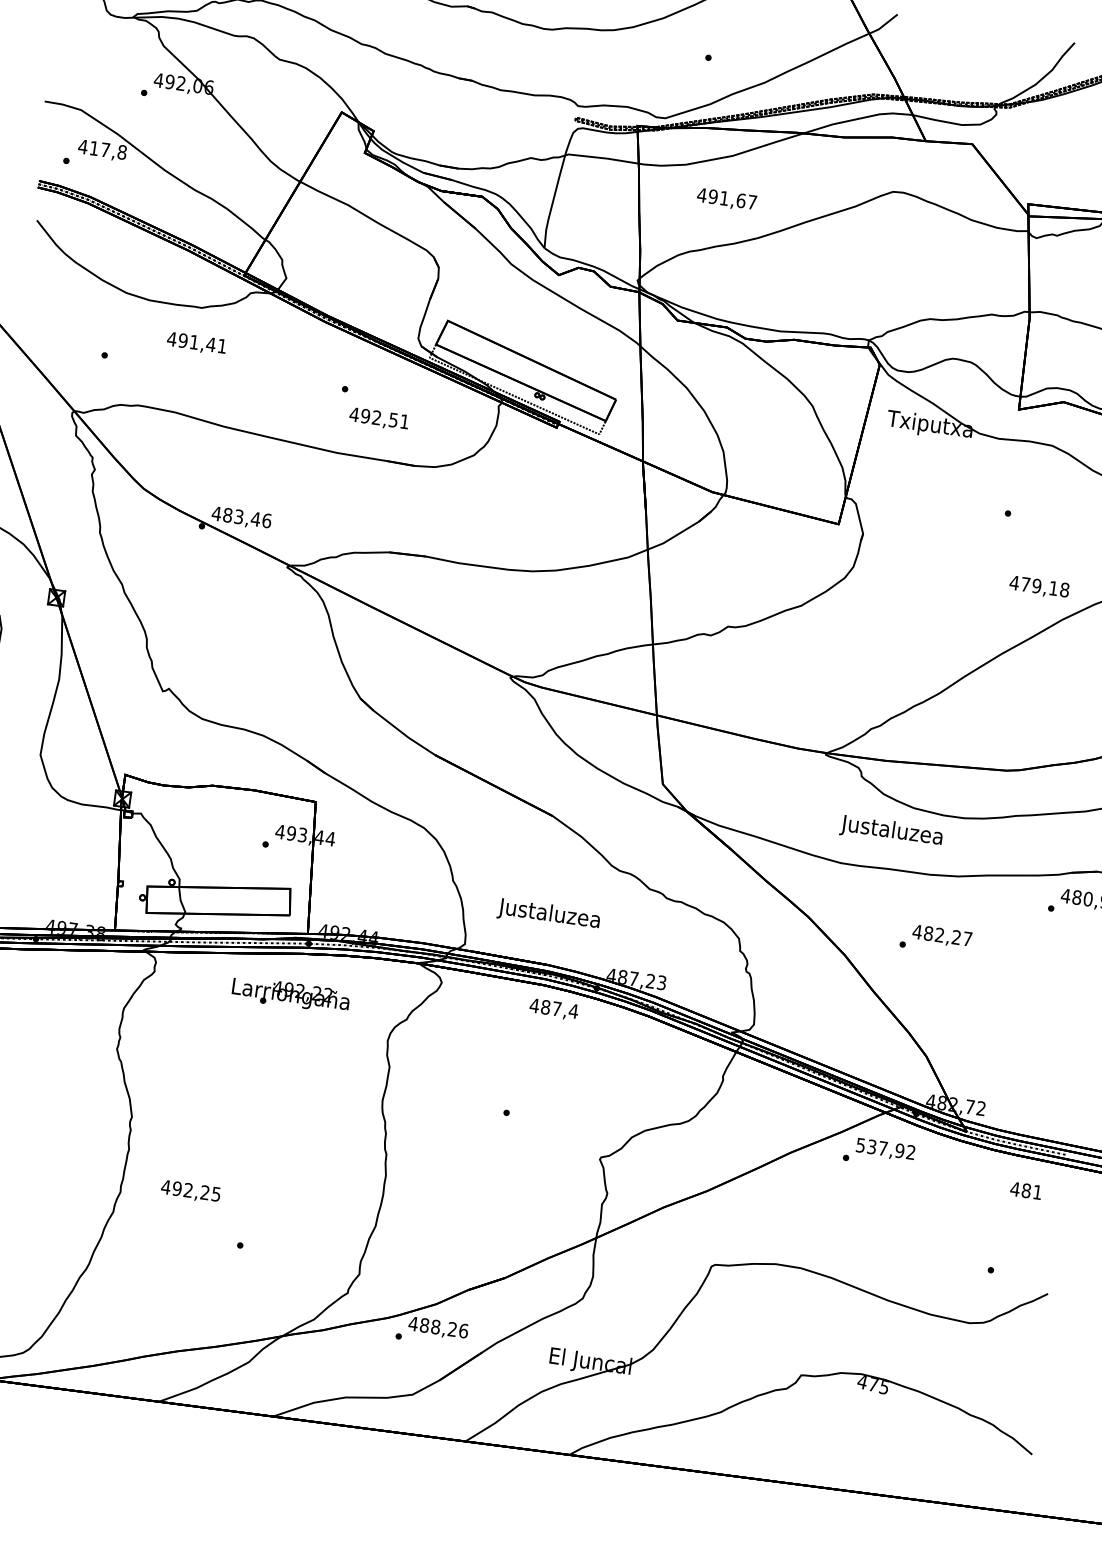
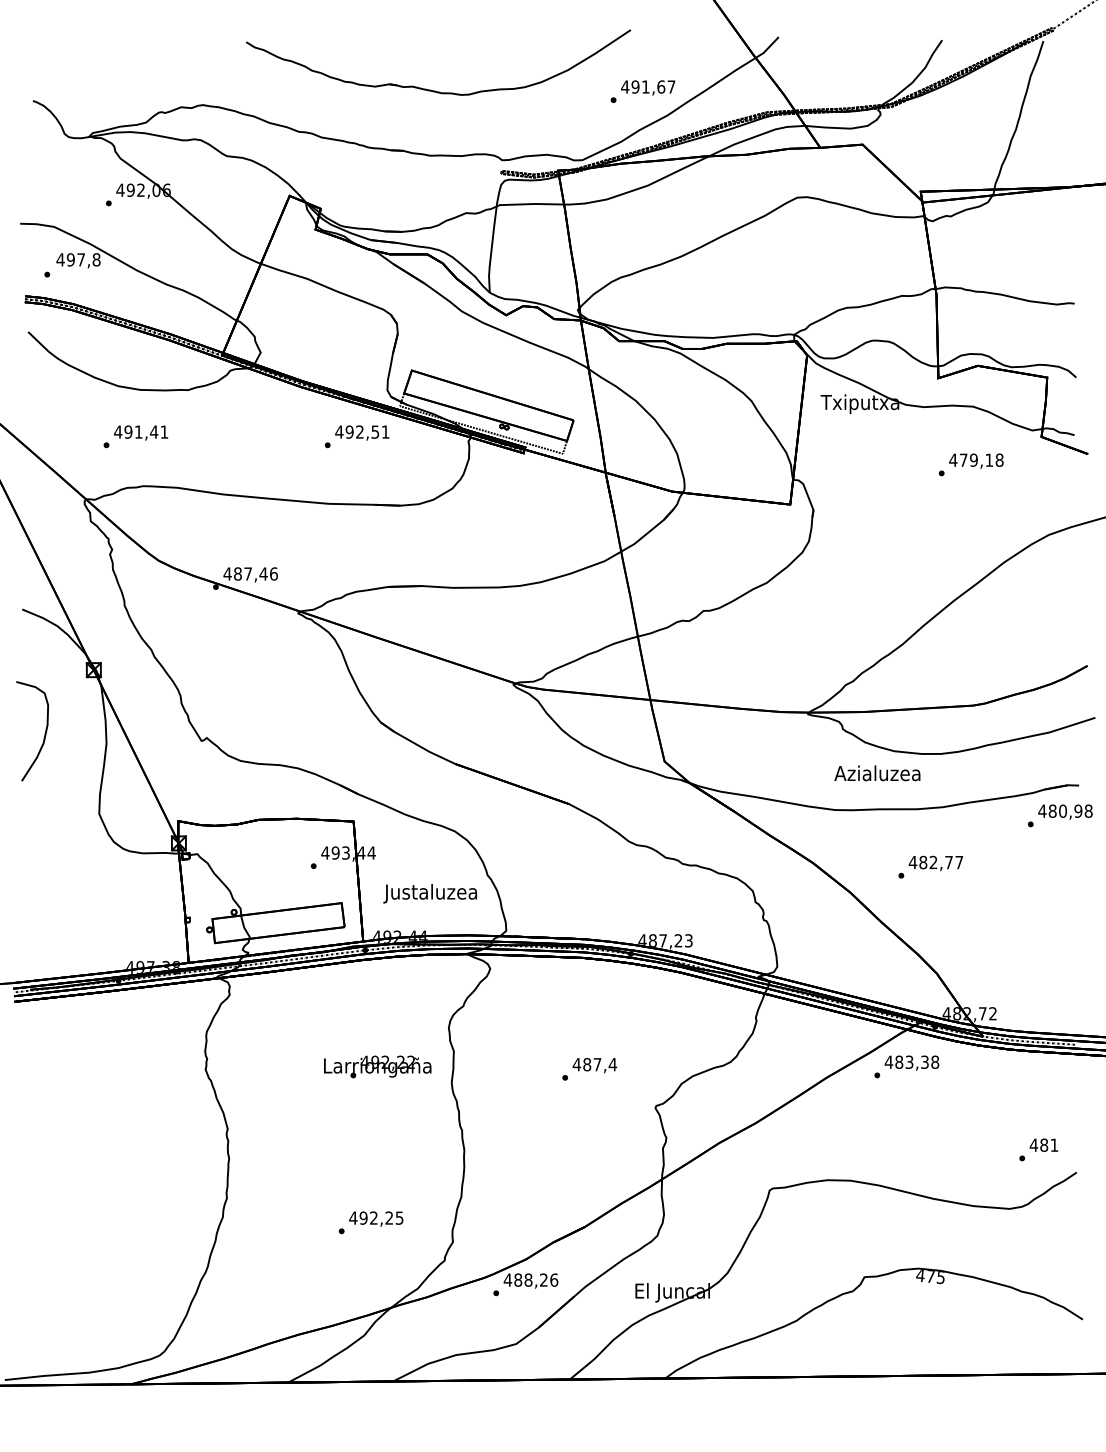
text: (93, 148) -> (70, 259), 417,8 -> 497,8
text: (727, 199) -> (648, 87), moved
text: (197, 343) -> (141, 432), moved
text: (379, 418) -> (362, 432), moved
text: (238, 516) -> (247, 573), 483,46 -> 487,46
text: (1039, 586) -> (976, 460), moved
text: (891, 831) -> (876, 775), Justaluzea -> Azialuzea
text: (548, 914) -> (429, 893), moved
text: (955, 937) -> (948, 862), 482,27 -> 482,77
text: (290, 994) -> (377, 1066), moved
text: (553, 1009) -> (594, 1065), moved
text: (885, 1148) -> (911, 1061), 537,92 -> 483,38
text: (1025, 1189) -> (1043, 1144), moved
text: (191, 1191) -> (376, 1218), moved

